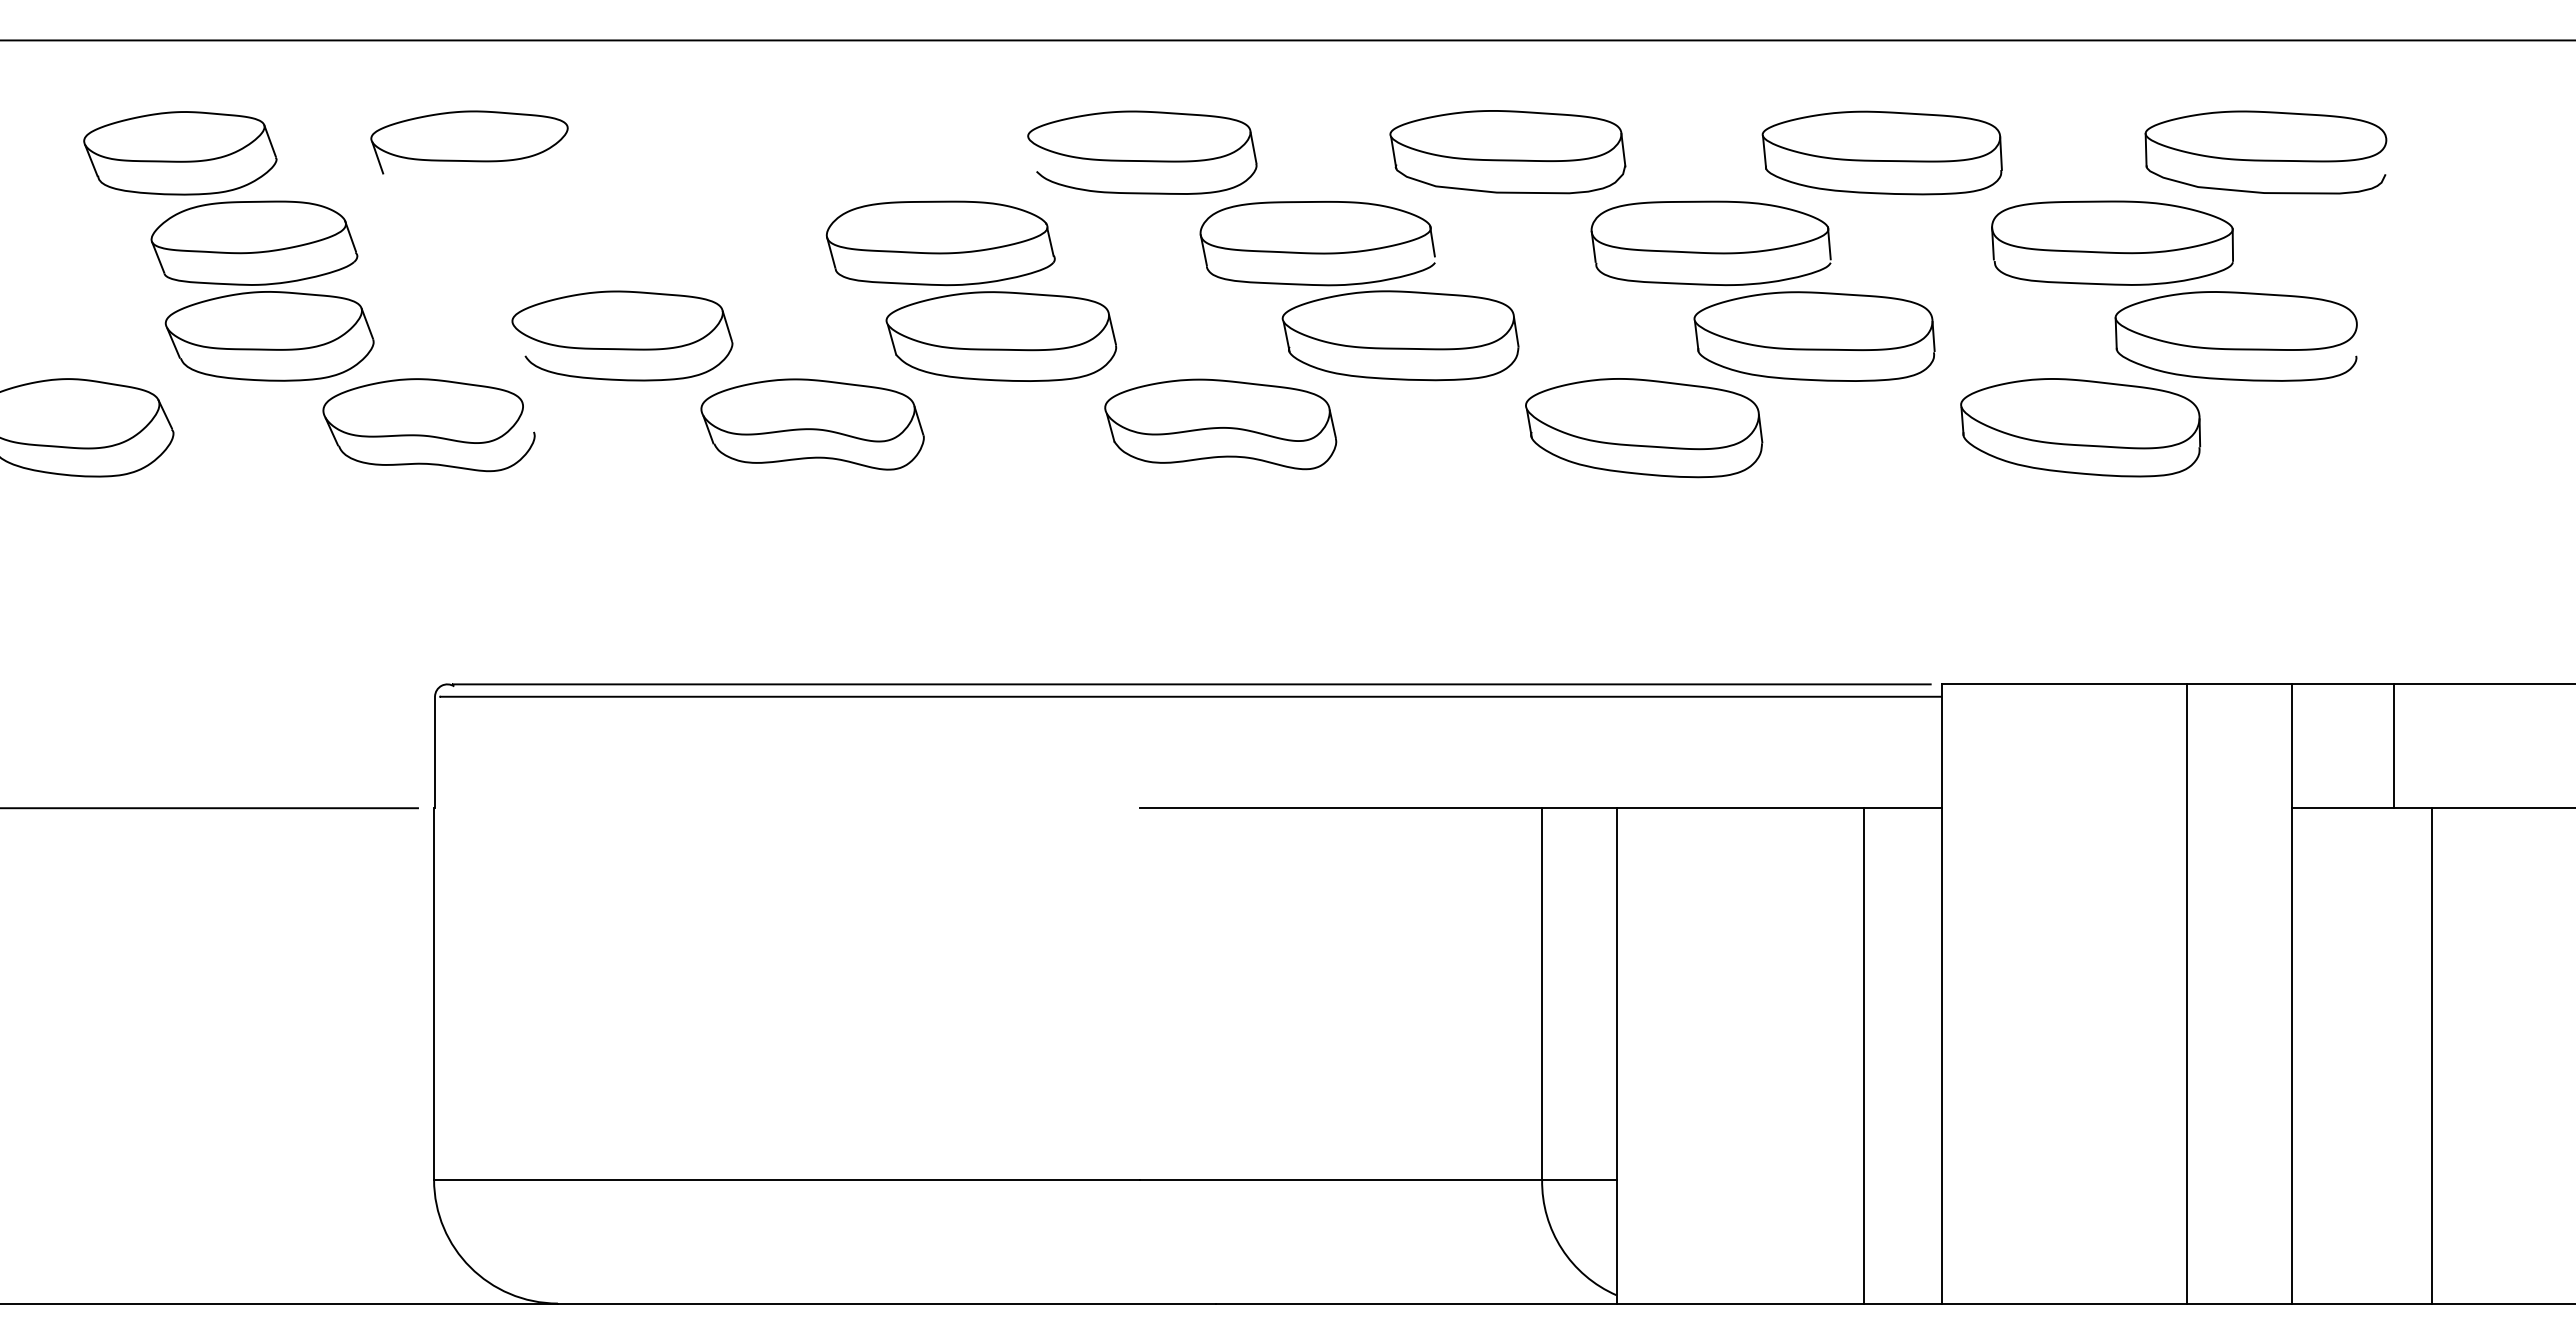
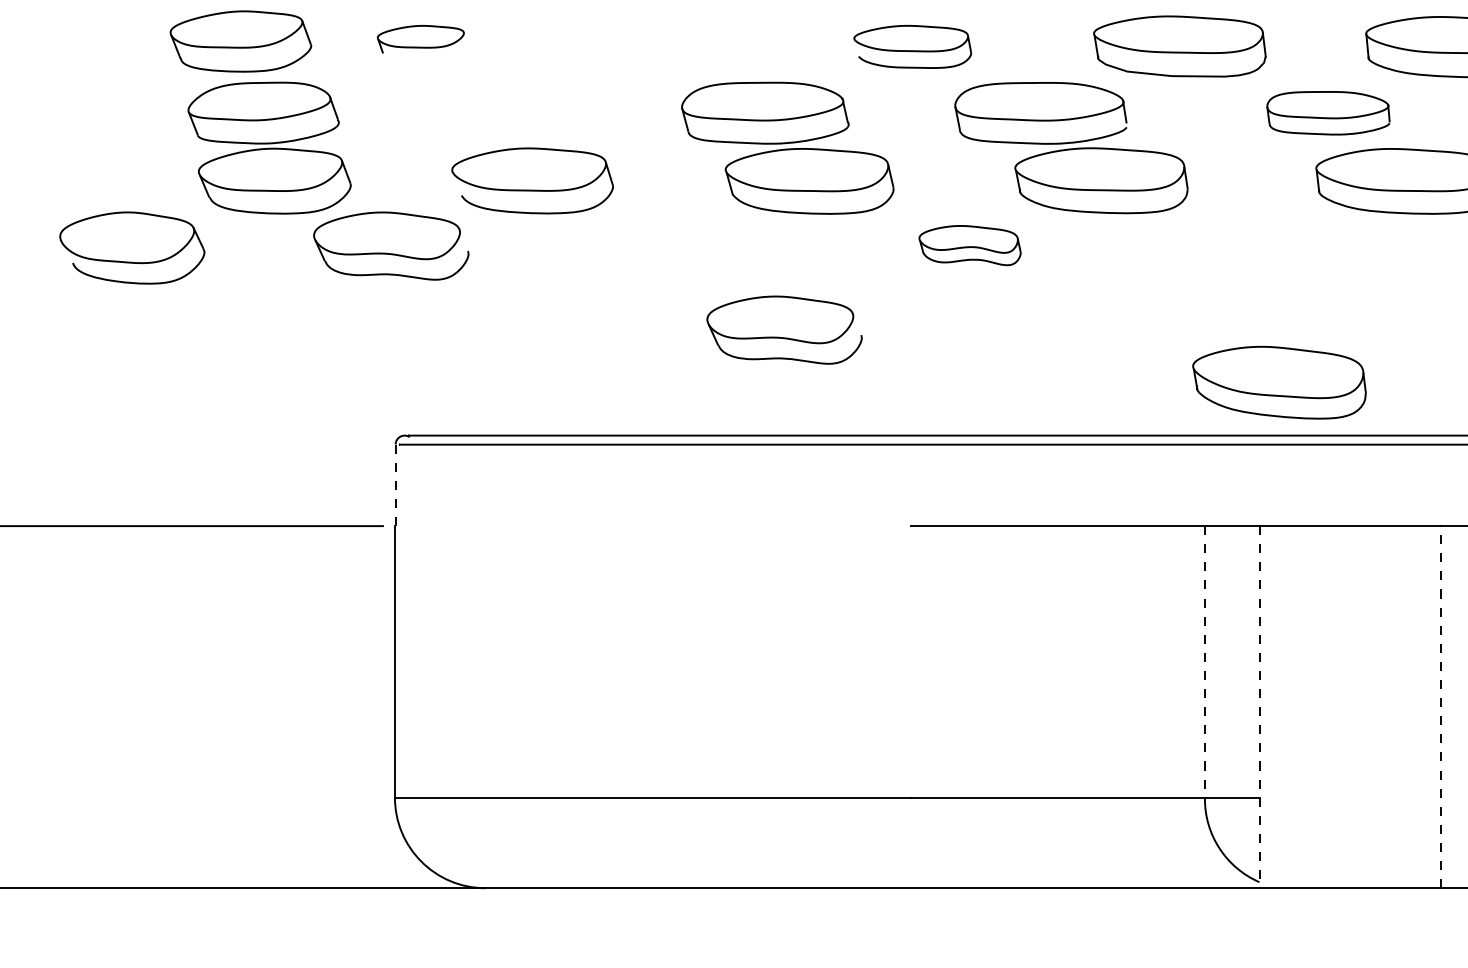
part: (469, 142) -> (420, 39), size x0.6
part: (1142, 152) -> (912, 46), size x0.7
part: (180, 153) -> (241, 41), moved
part: (1710, 243) -> (1328, 113), size x0.7
part: (812, 424) -> (671, 245), removed
part: (1220, 424) -> (969, 245), size x0.6
part: (1644, 428) -> (1279, 383), moved
part: (966, 540) -> (784, 330), added
line: (435, 752) -> (396, 485), solid -> dashed
line: (1542, 993) -> (1205, 661), solid -> dashed
line: (1616, 1055) -> (1259, 706), solid -> dashed
line: (1864, 1055) -> (1440, 706), solid -> dashed

